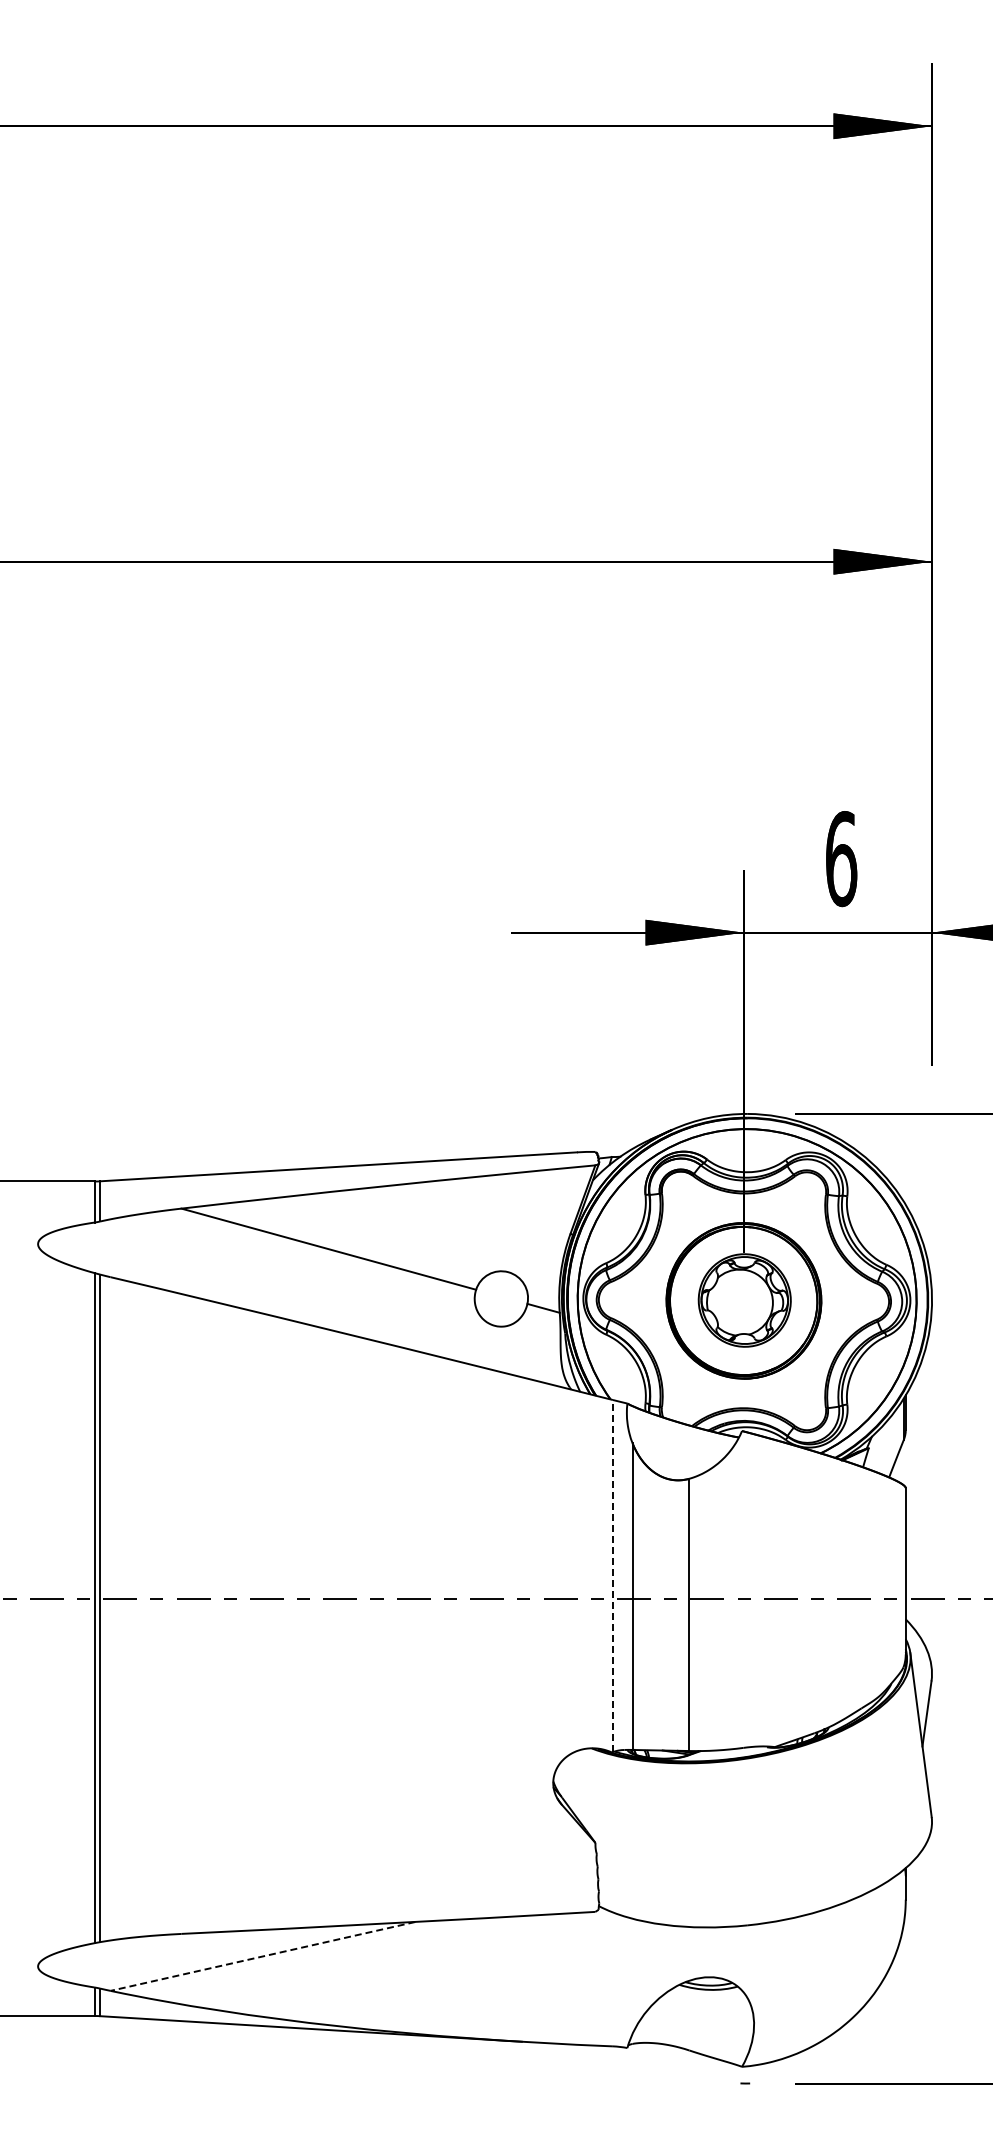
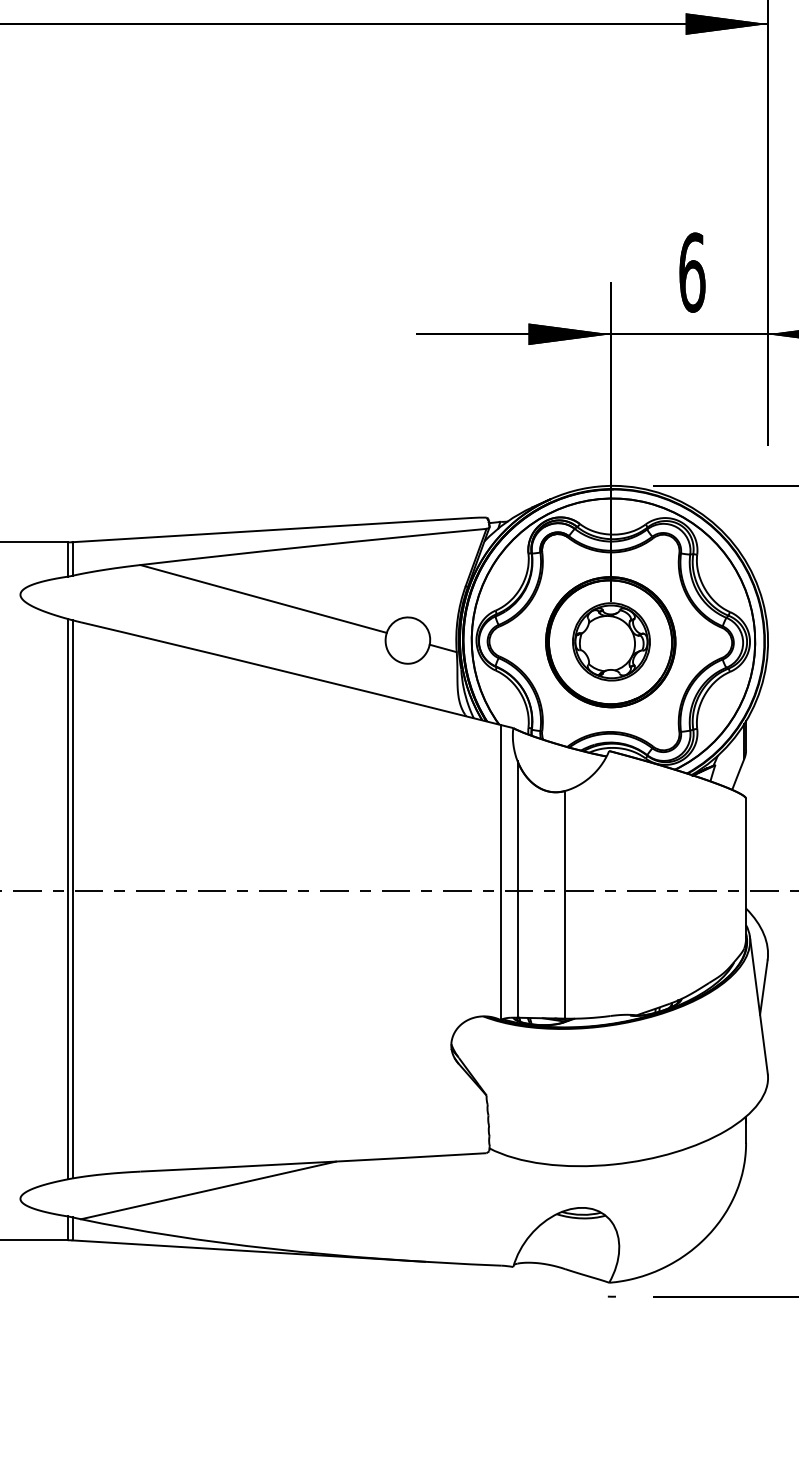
line: (612, 1575) -> (500, 871), dashed -> solid
line: (262, 1956) -> (208, 1190), dashed -> solid

